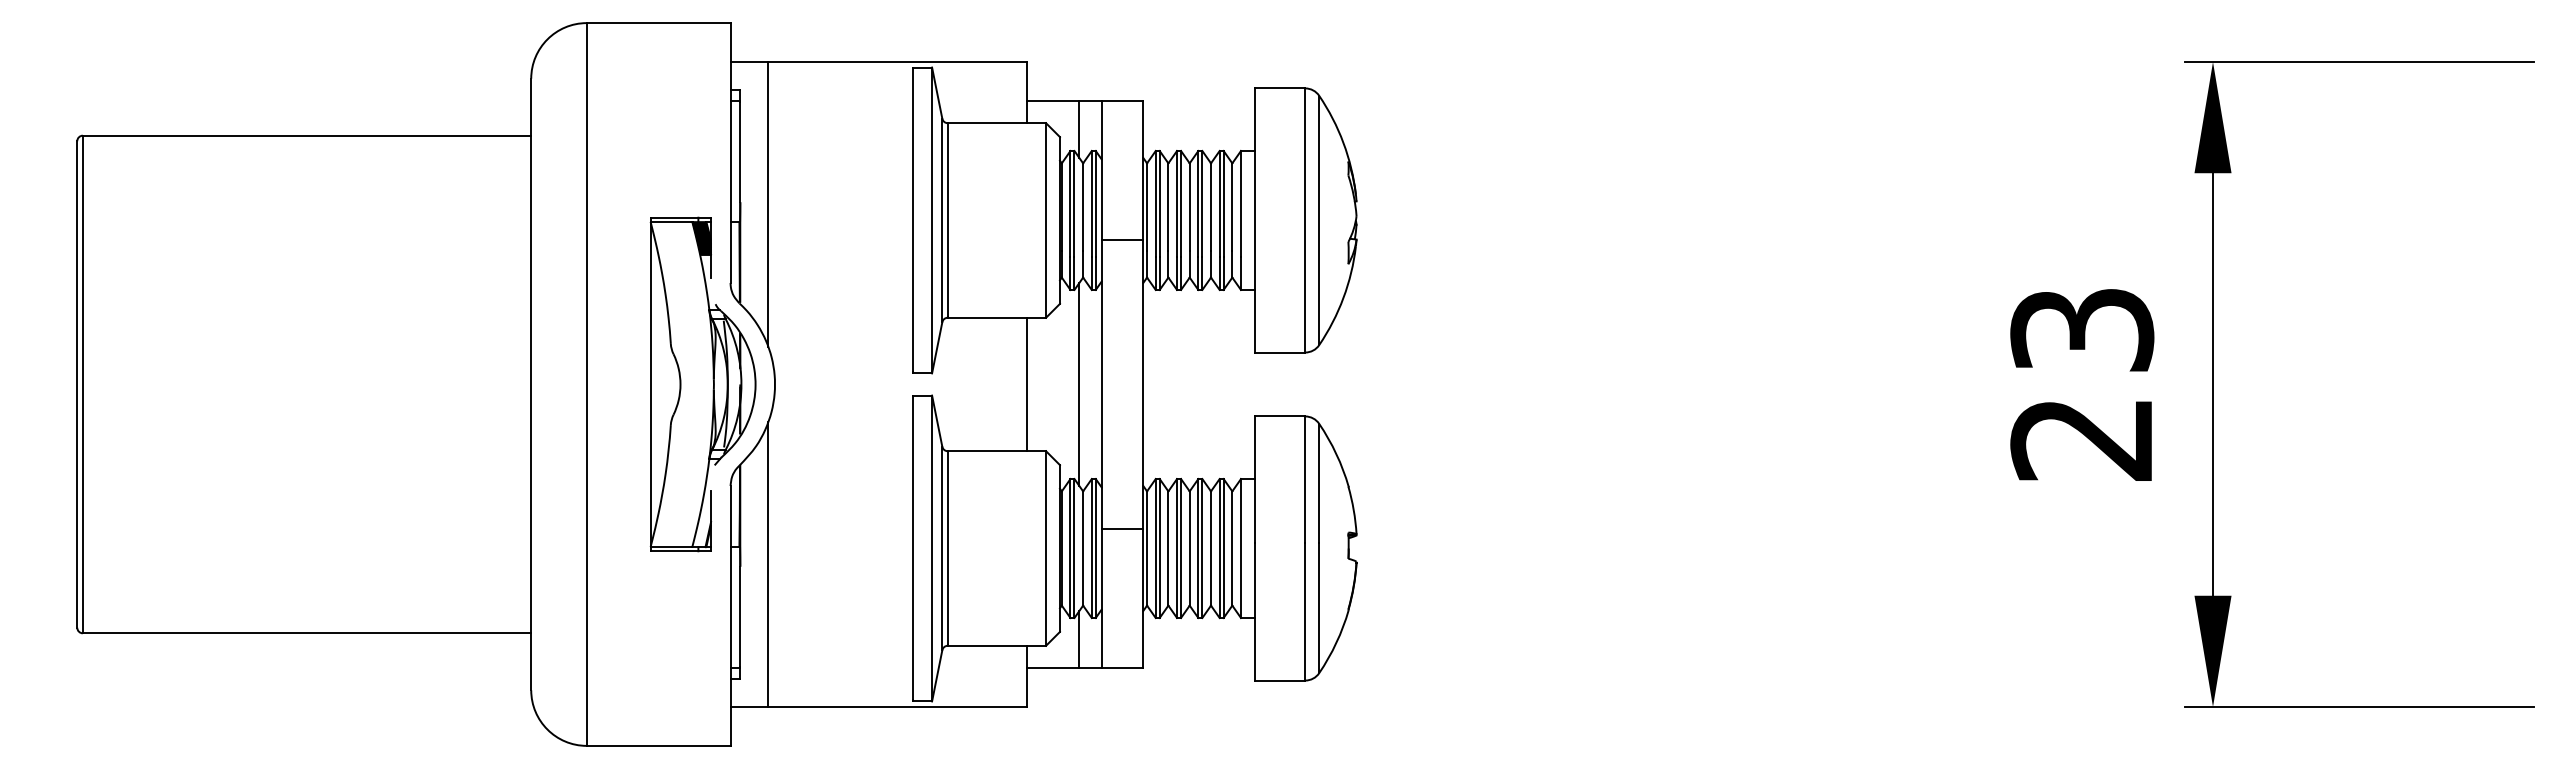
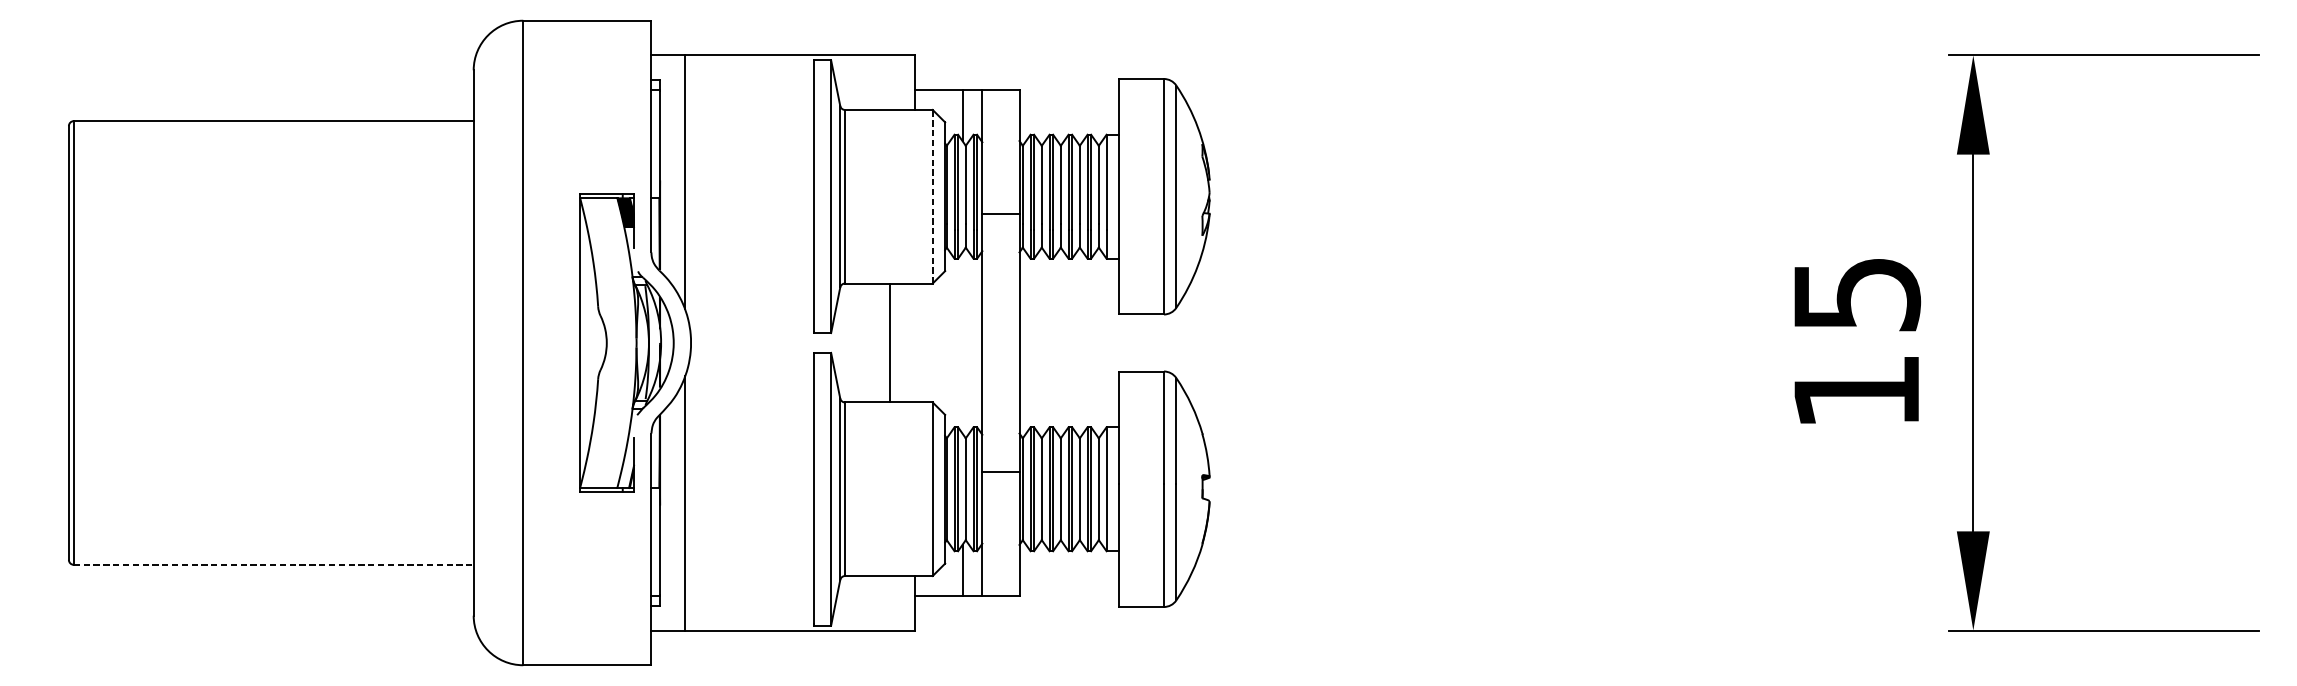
line: (1046, 219) -> (933, 195), solid -> dashed
line: (1026, 384) -> (889, 343), moved
line: (1079, 384) -> (962, 343), removed
text: (2082, 384) -> (1856, 343), 23 -> 15
line: (307, 633) -> (274, 565), solid -> dashed

